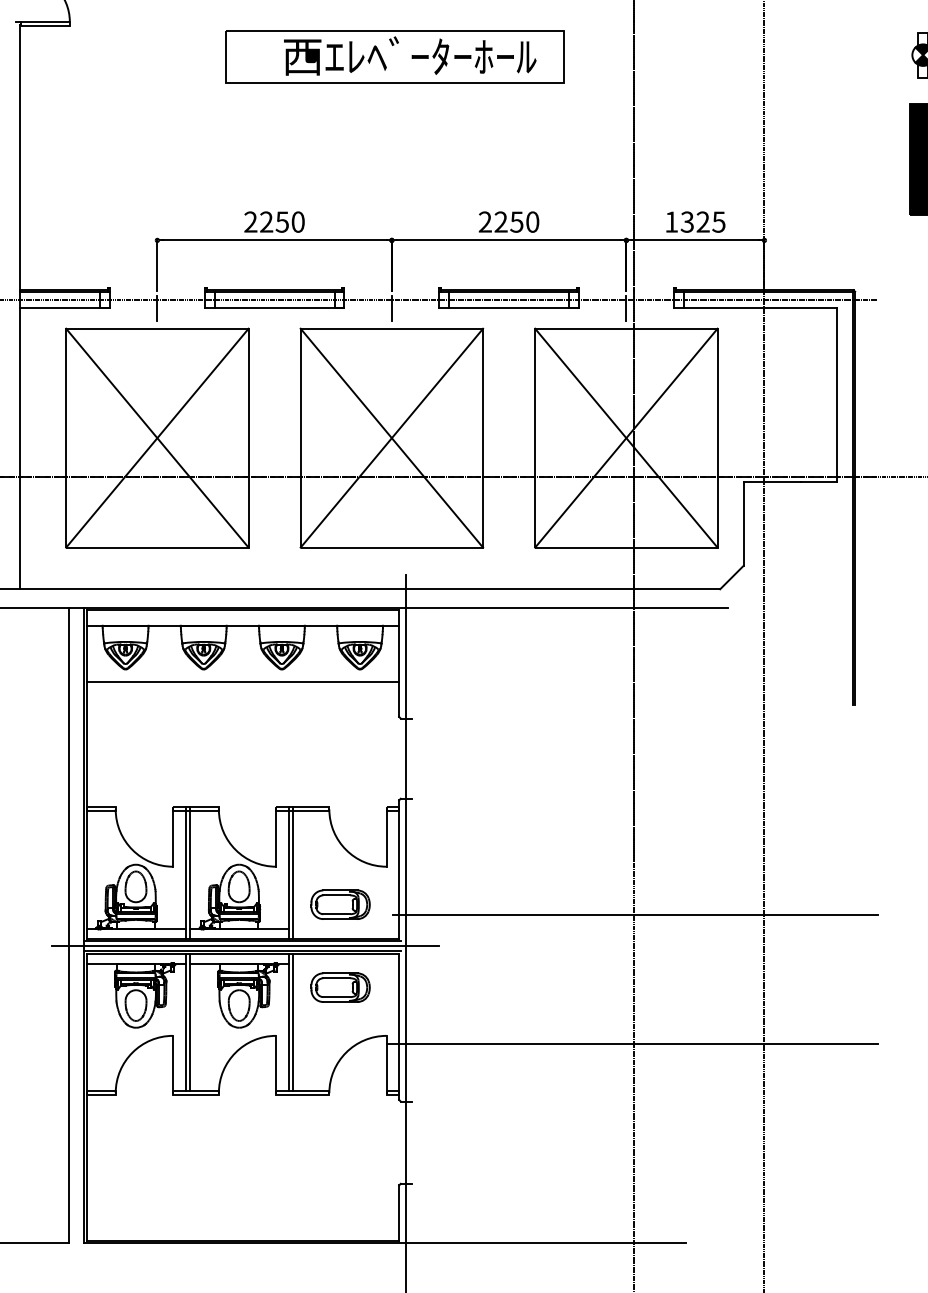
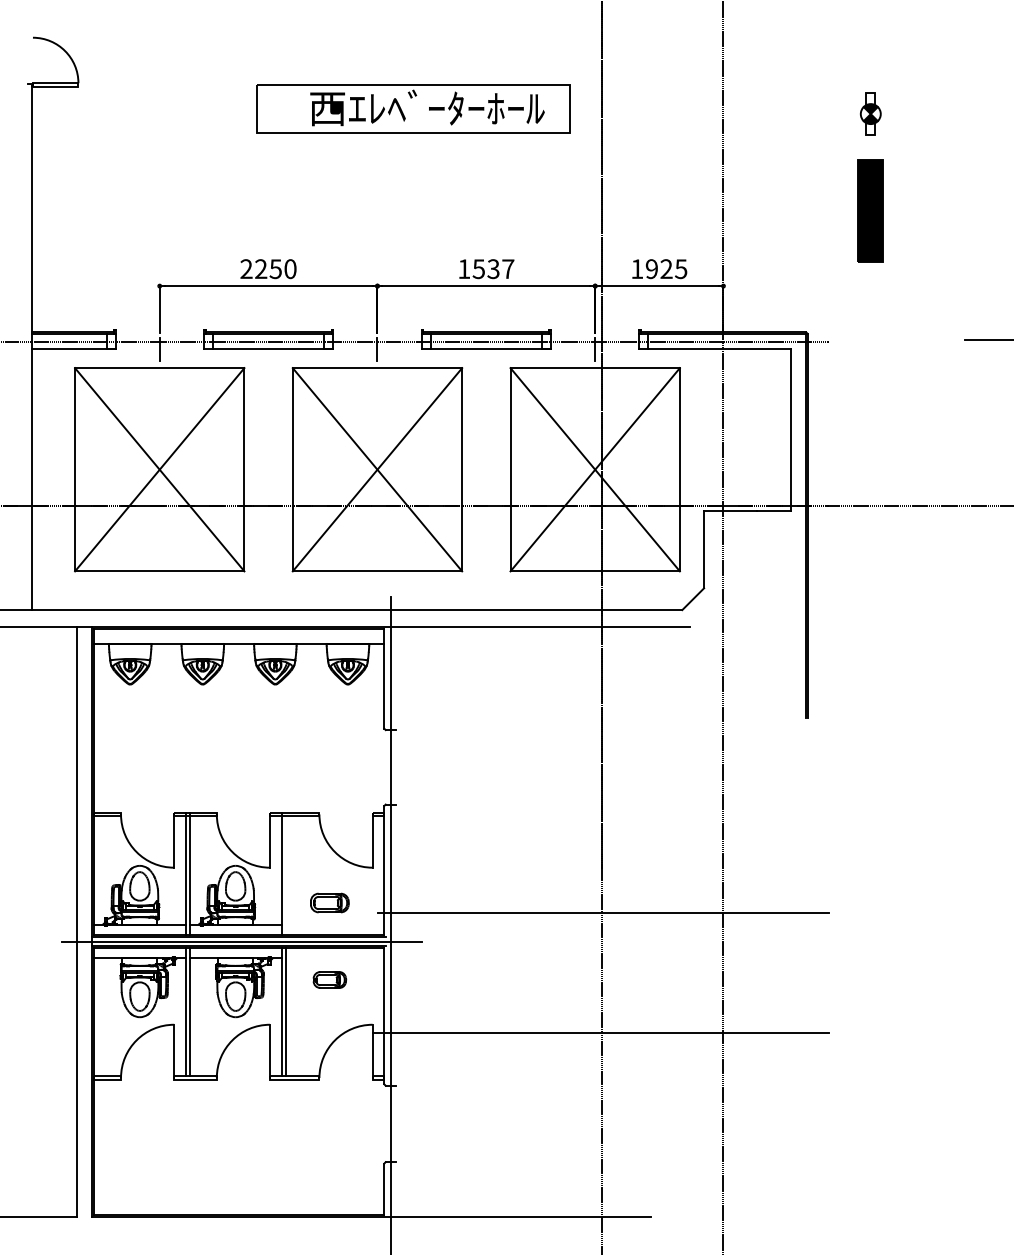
part: (395, 56) -> (413, 108), moved
text: (509, 222) -> (486, 269), 2250 -> 1537
text: (686, 222) -> (651, 269), 1325 -> 1925
line: (242, 682) -> (238, 696), removed
line: (292, 872) -> (285, 873), removed
part: (340, 904) -> (329, 902), size x0.7
part: (340, 987) -> (329, 979), size x0.6

